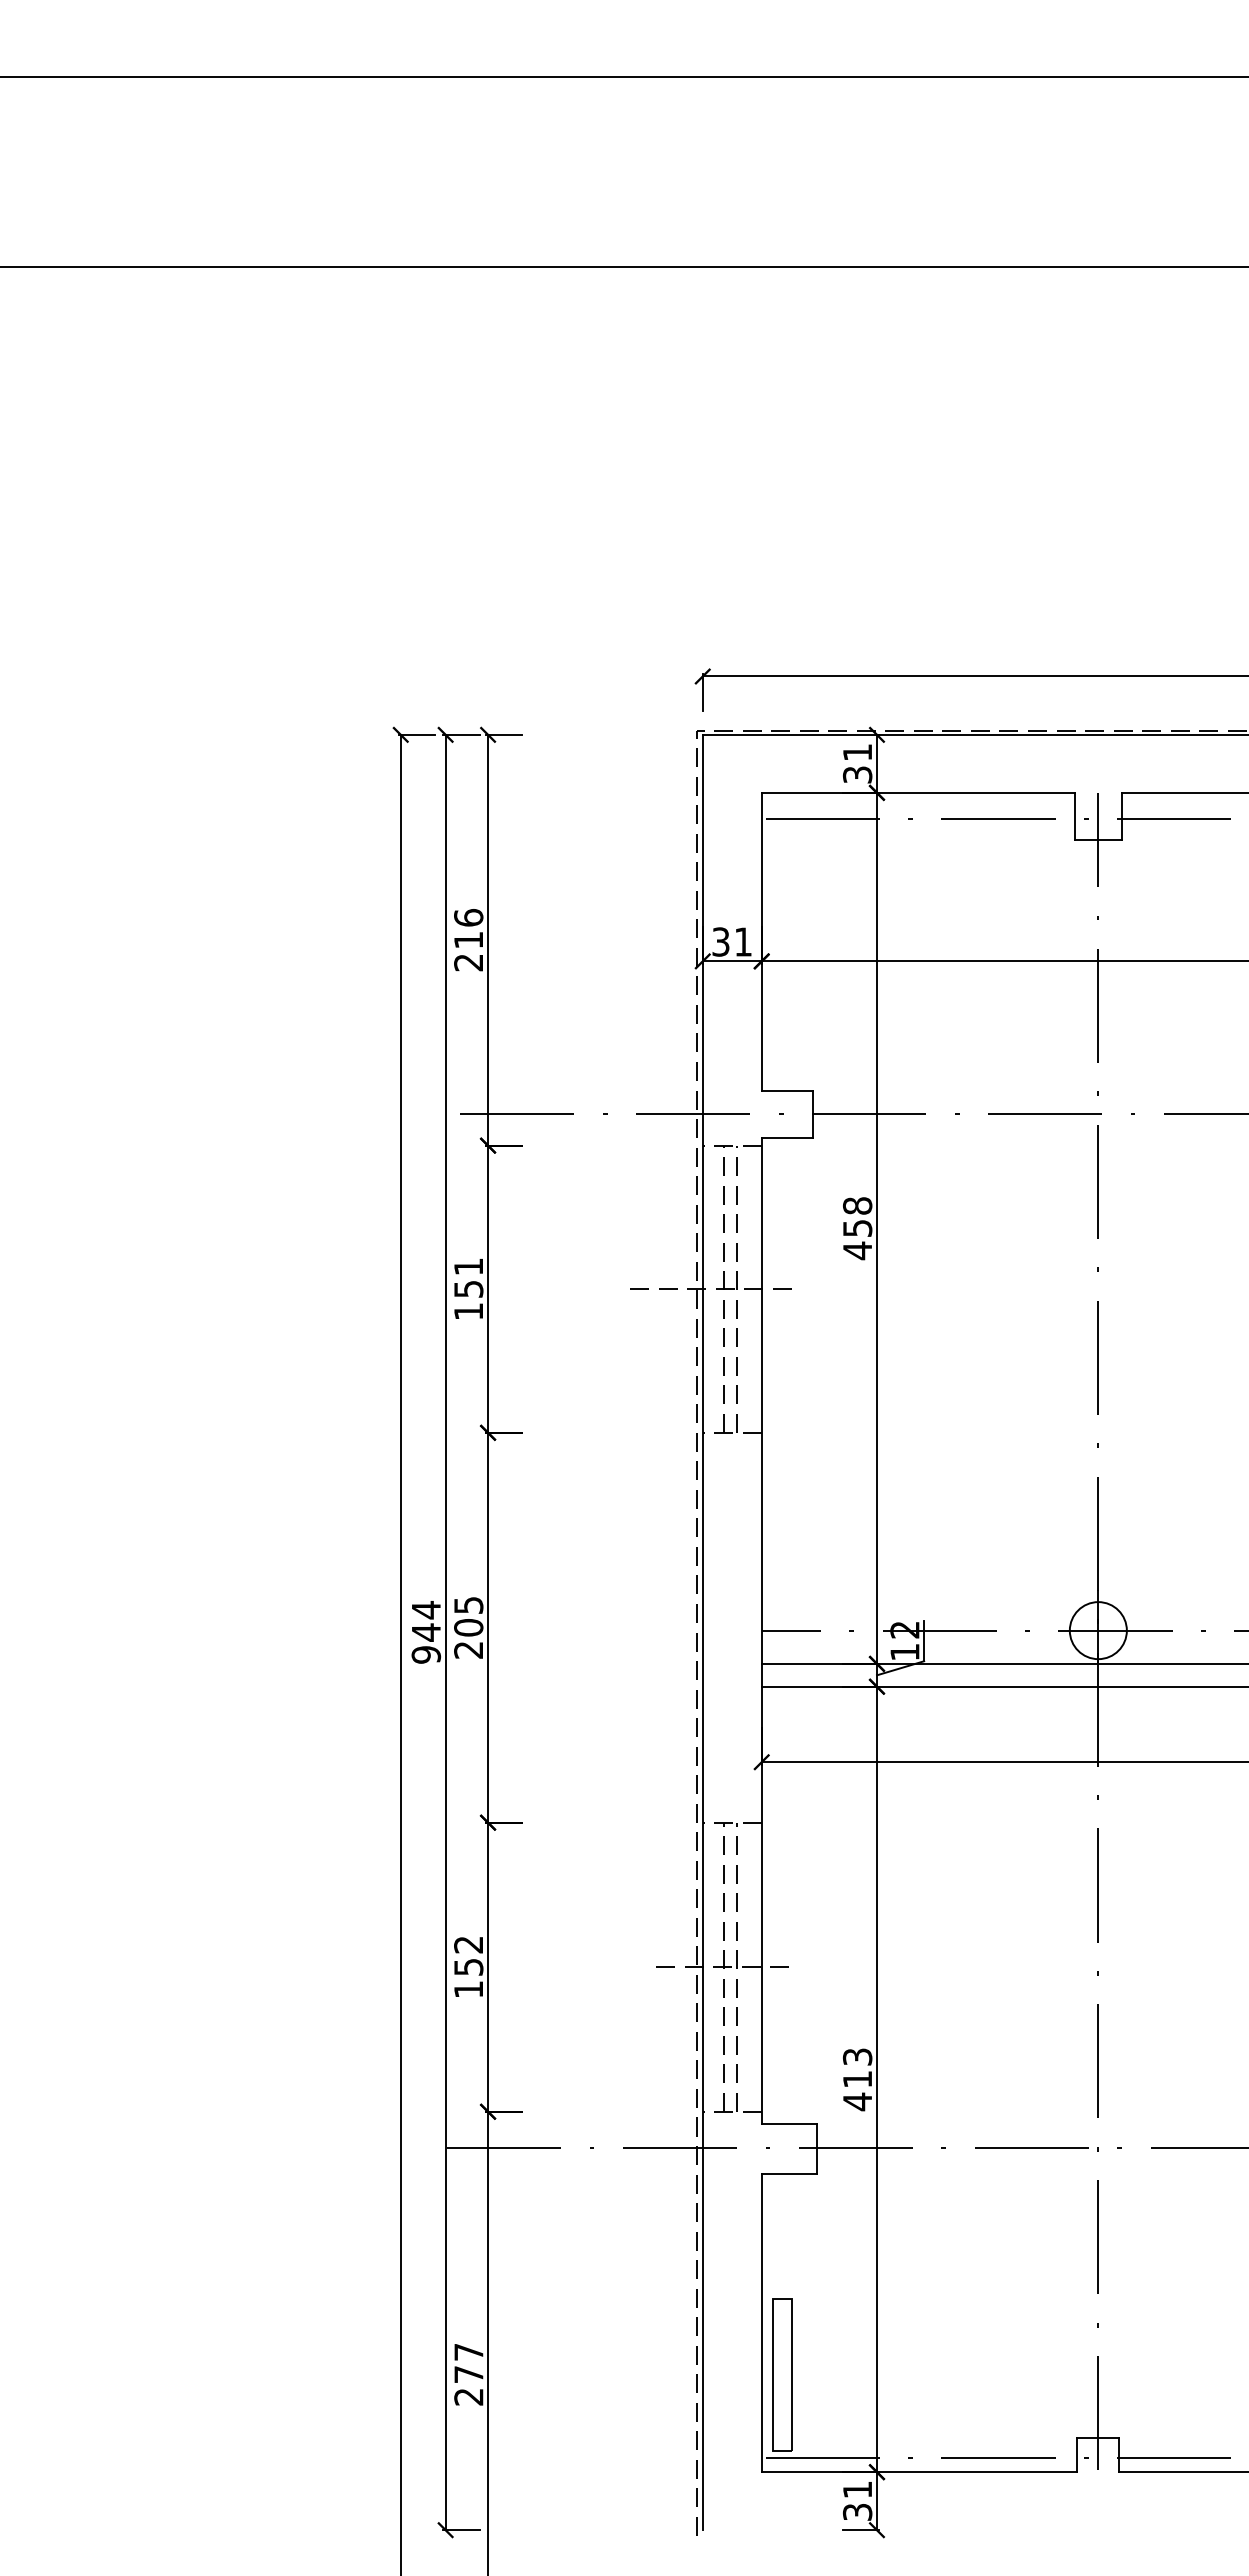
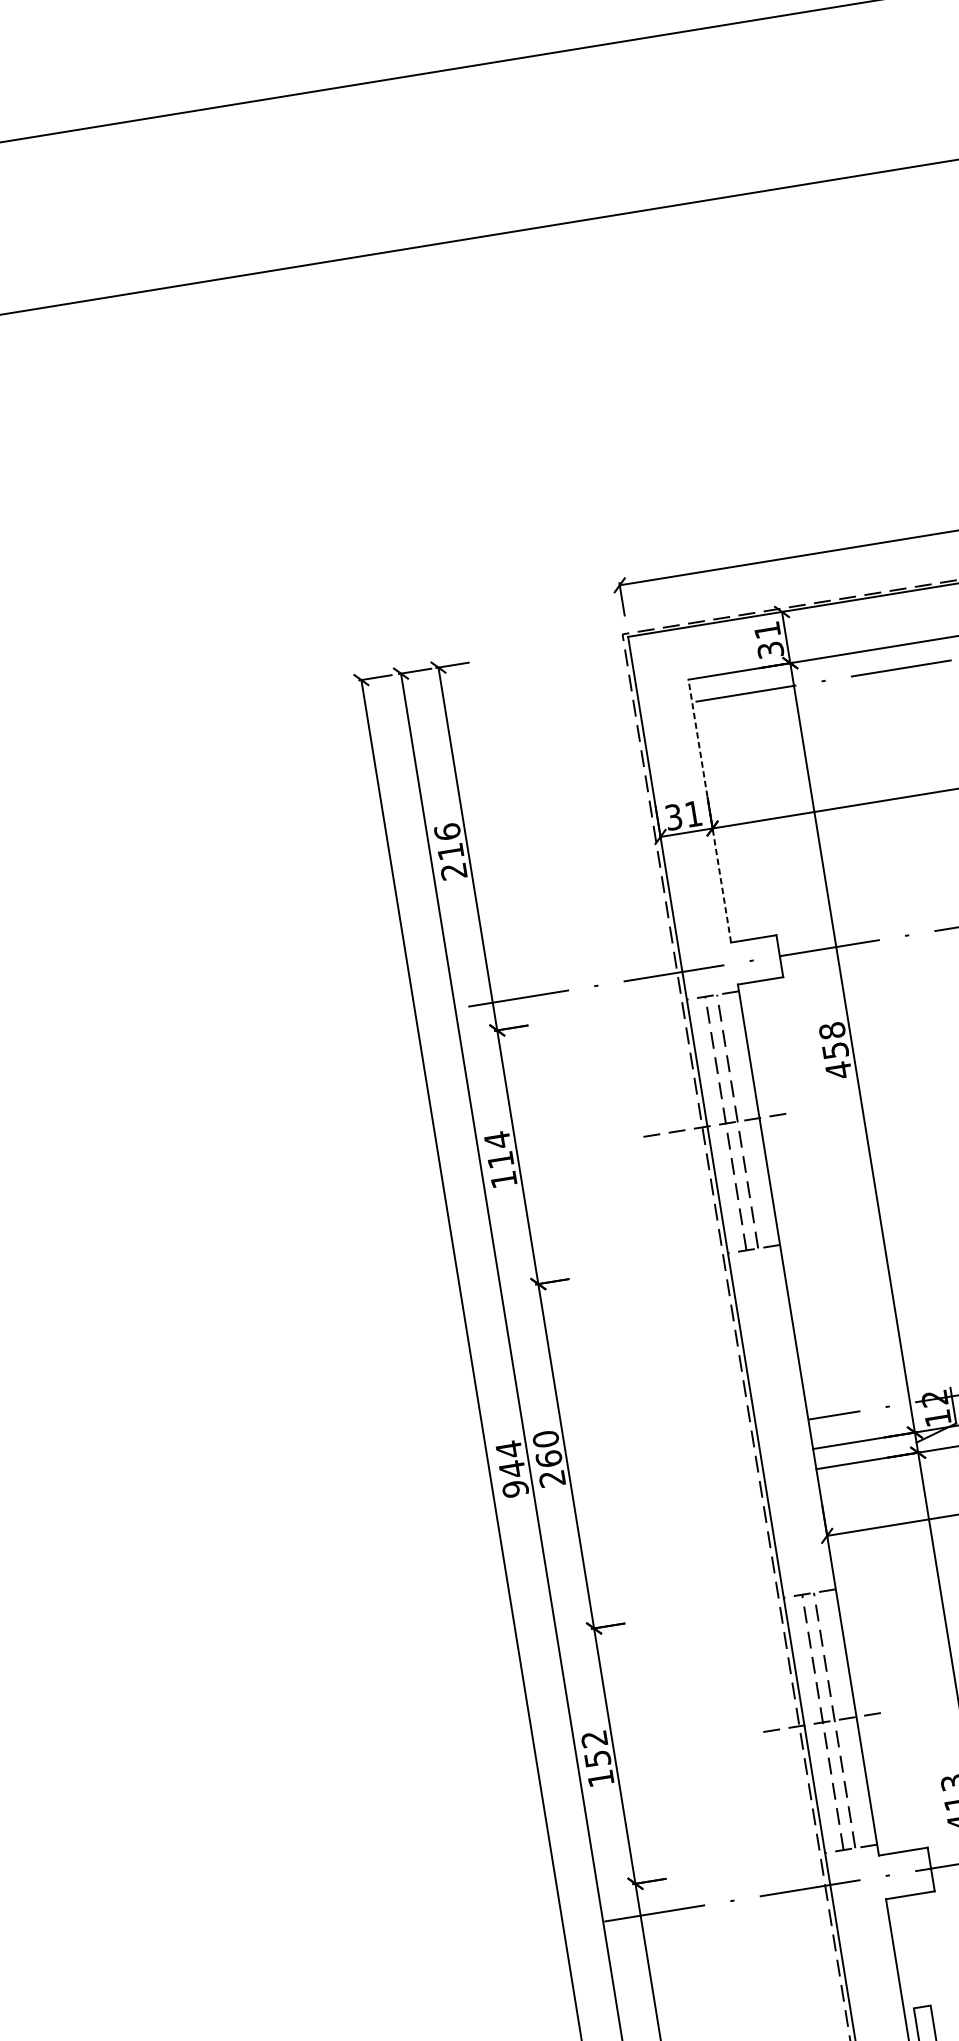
line: (761, 941) -> (709, 810), solid -> dashed
text: (468, 1277) -> (498, 1149), 151 -> 114
text: (468, 1616) -> (547, 1449), 205 -> 260

